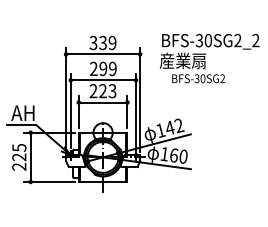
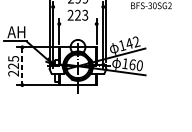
line: (103, 80) -> (78, 7), removed
line: (103, 102) -> (78, 24), removed
line: (30, 157) -> (22, 66), solid -> dashed

